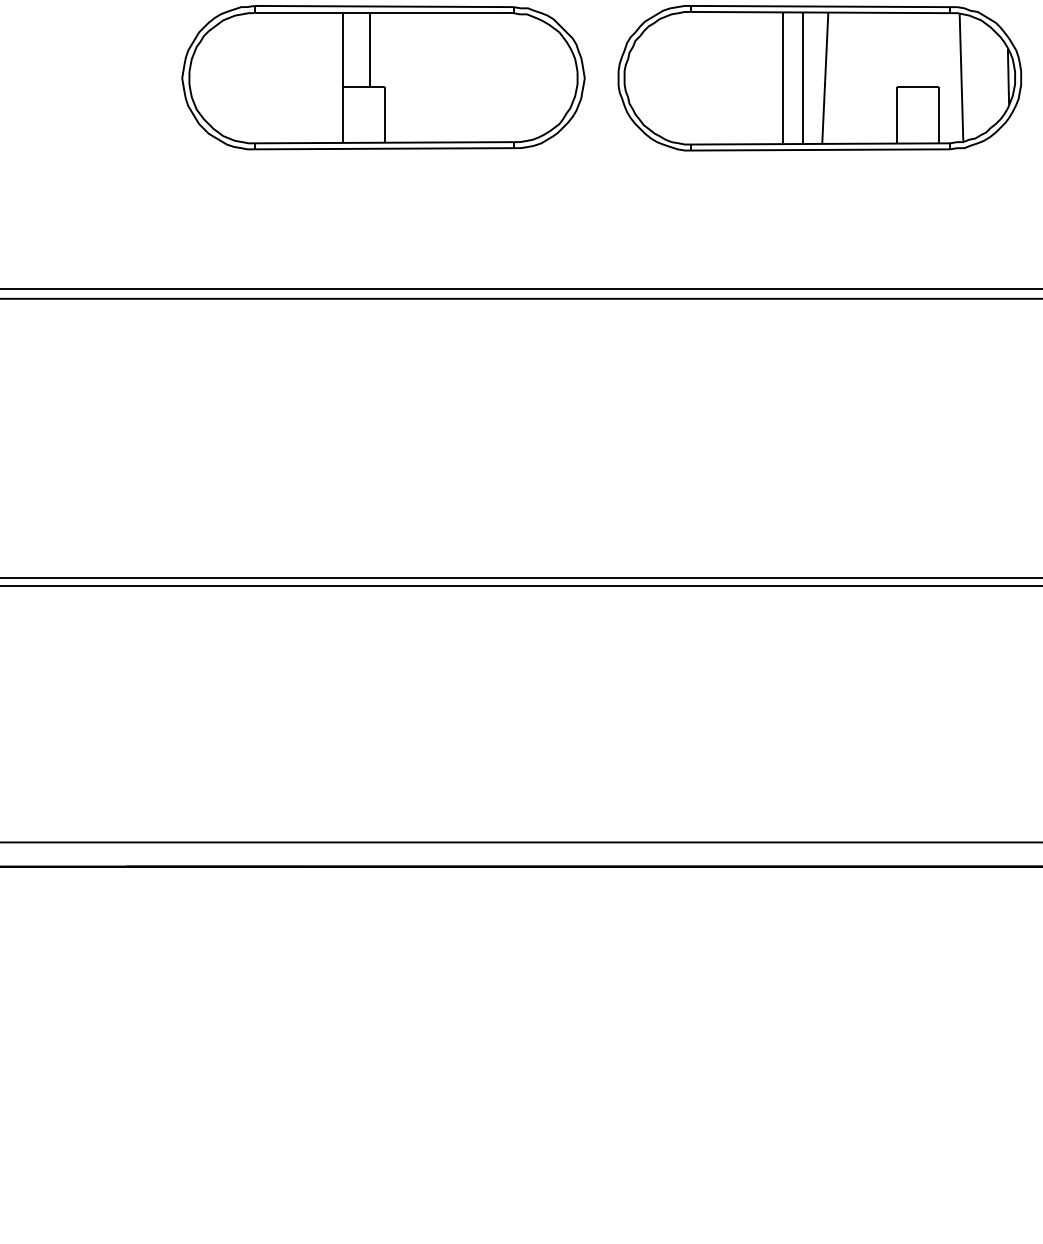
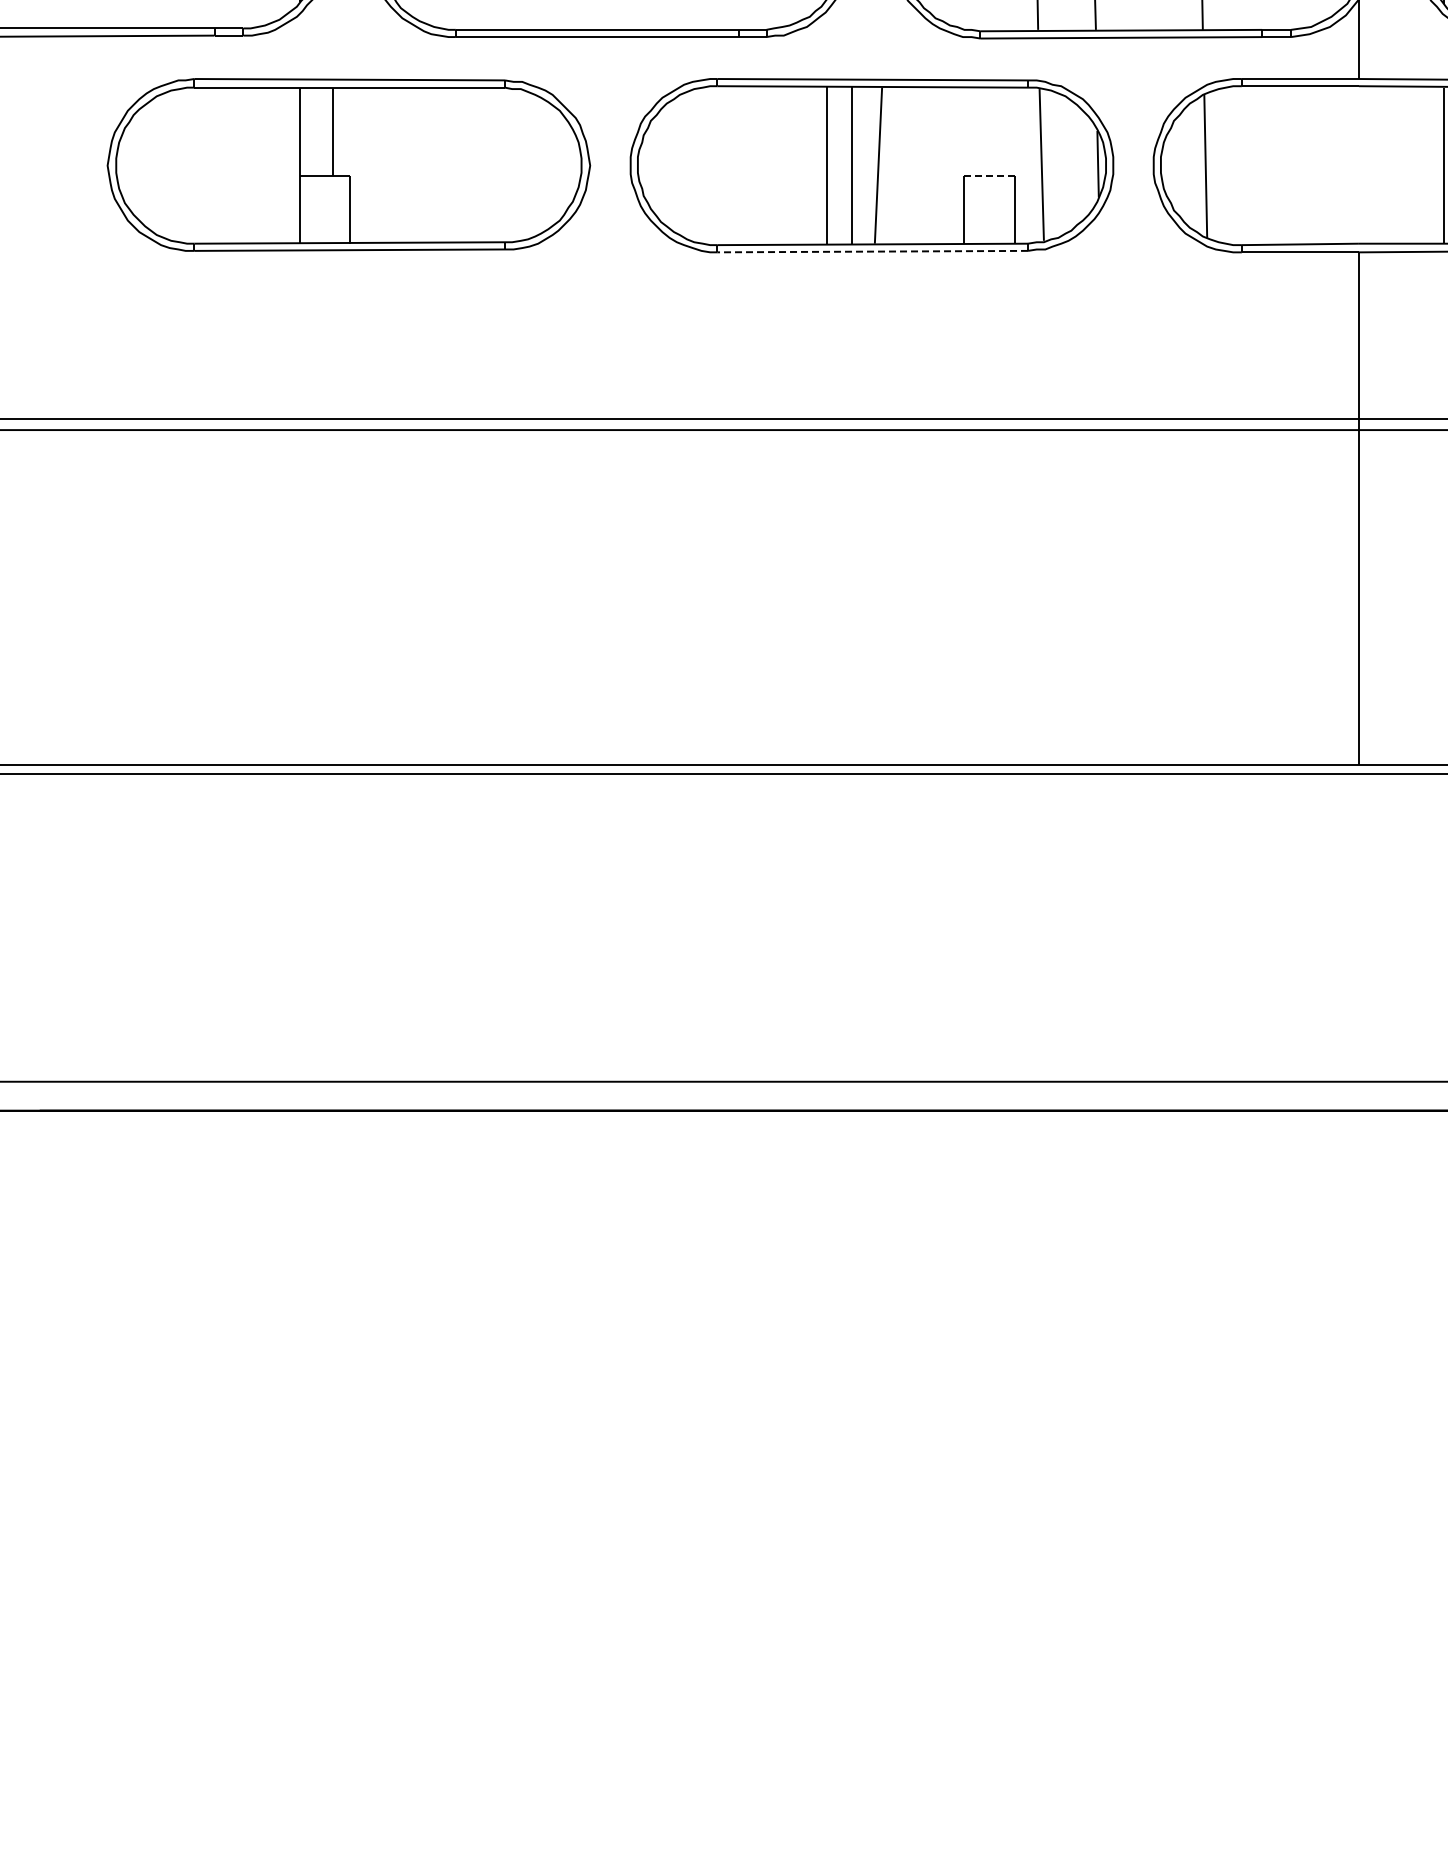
line: (918, 86) -> (990, 175), solid -> dashed
line: (820, 149) -> (872, 251), solid -> dashed

